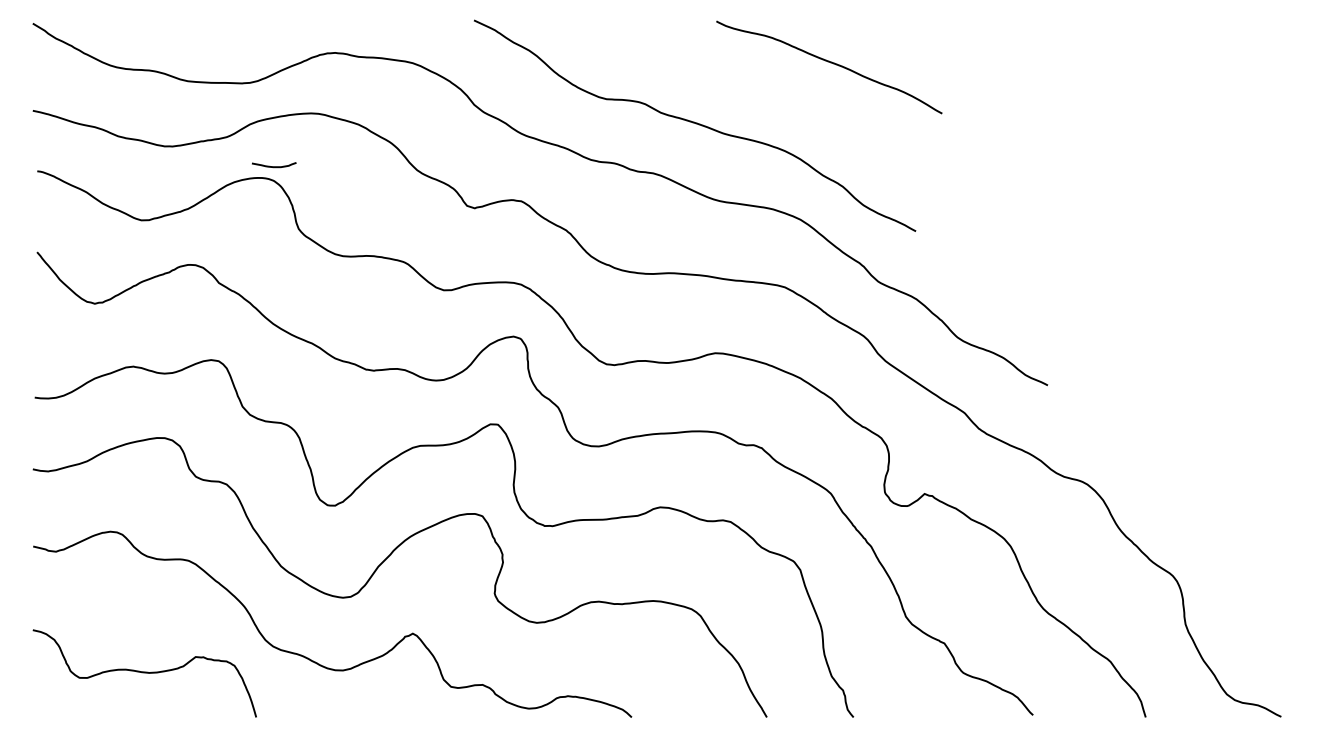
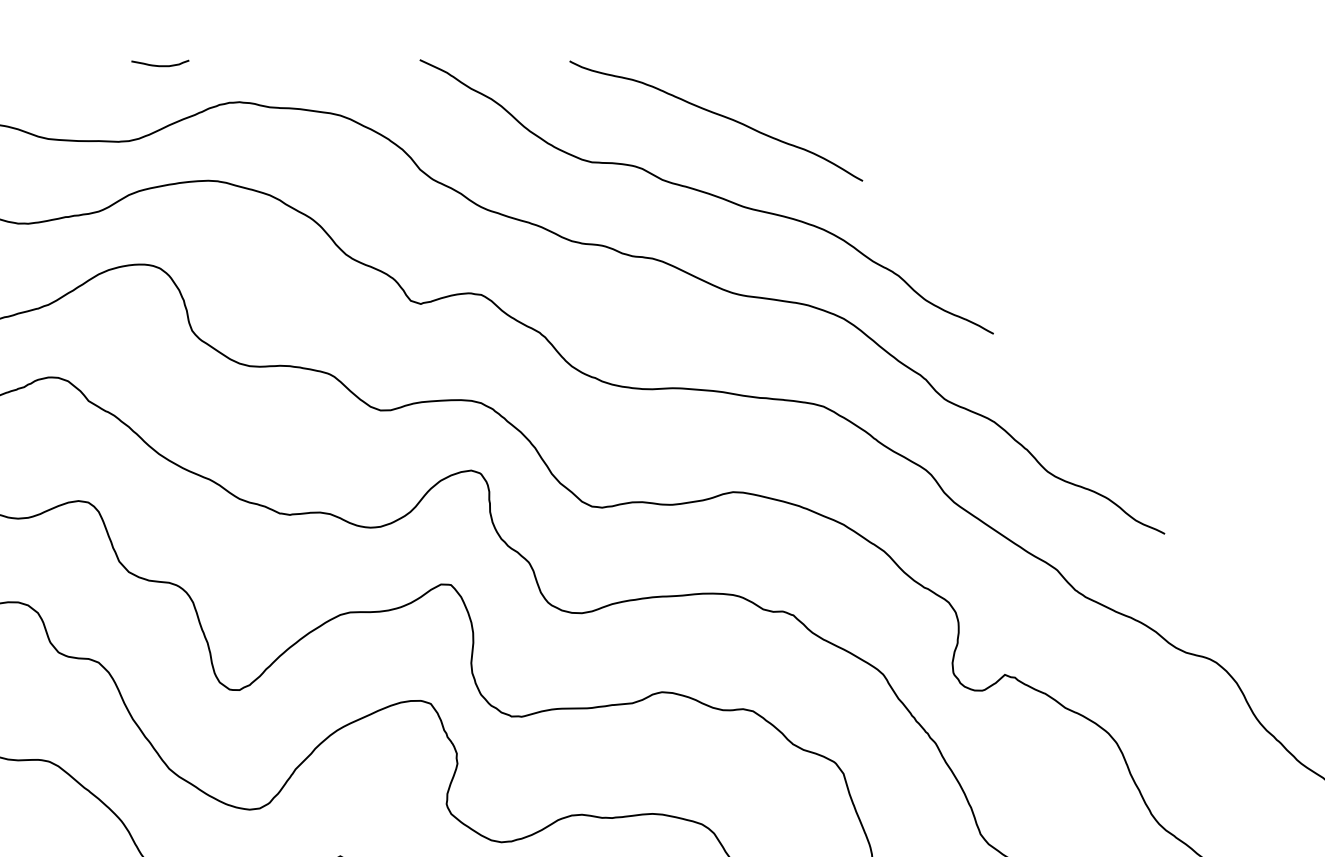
curve: (830, 63) -> (717, 115), moved
curve: (274, 166) -> (160, 65), moved

